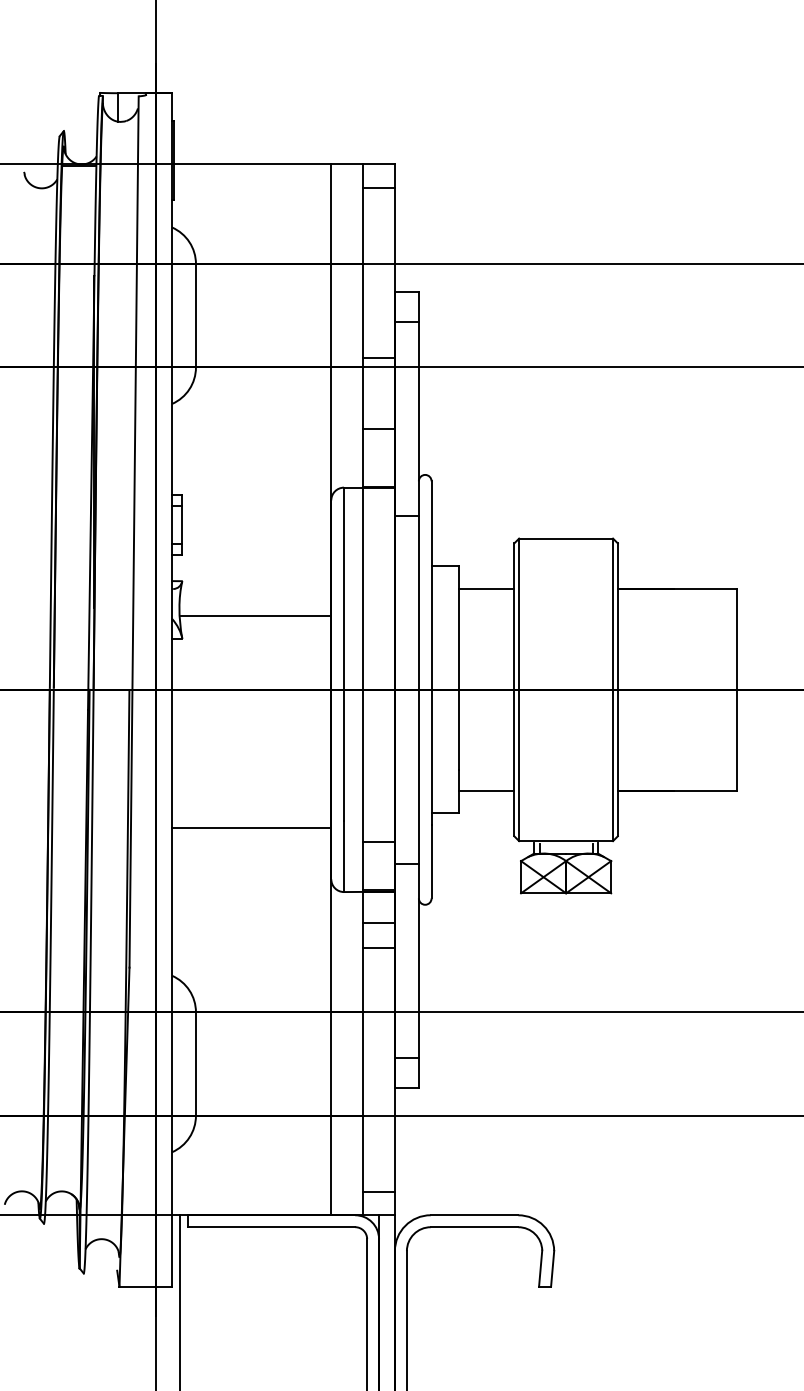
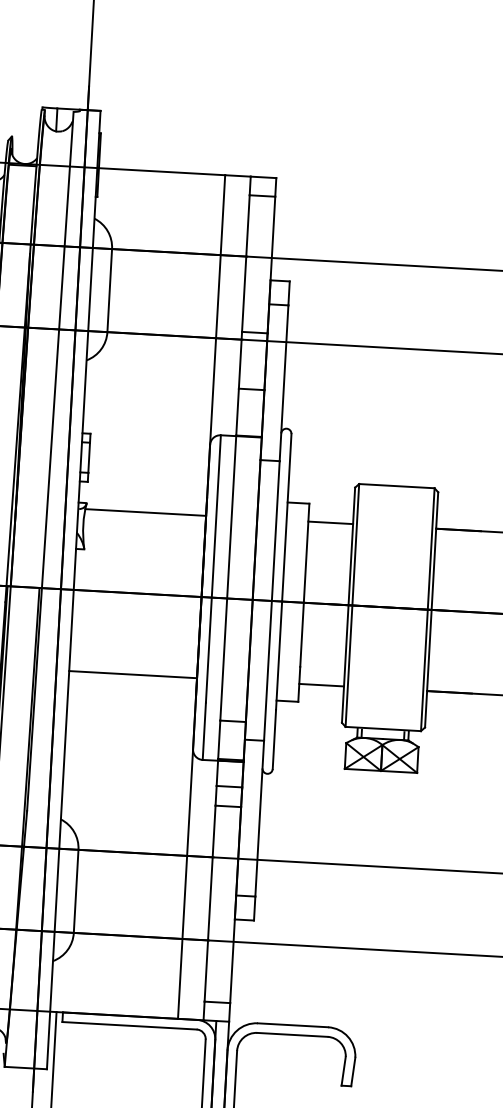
line: (255, 615) -> (145, 512), moved
line: (251, 827) -> (133, 674), moved

